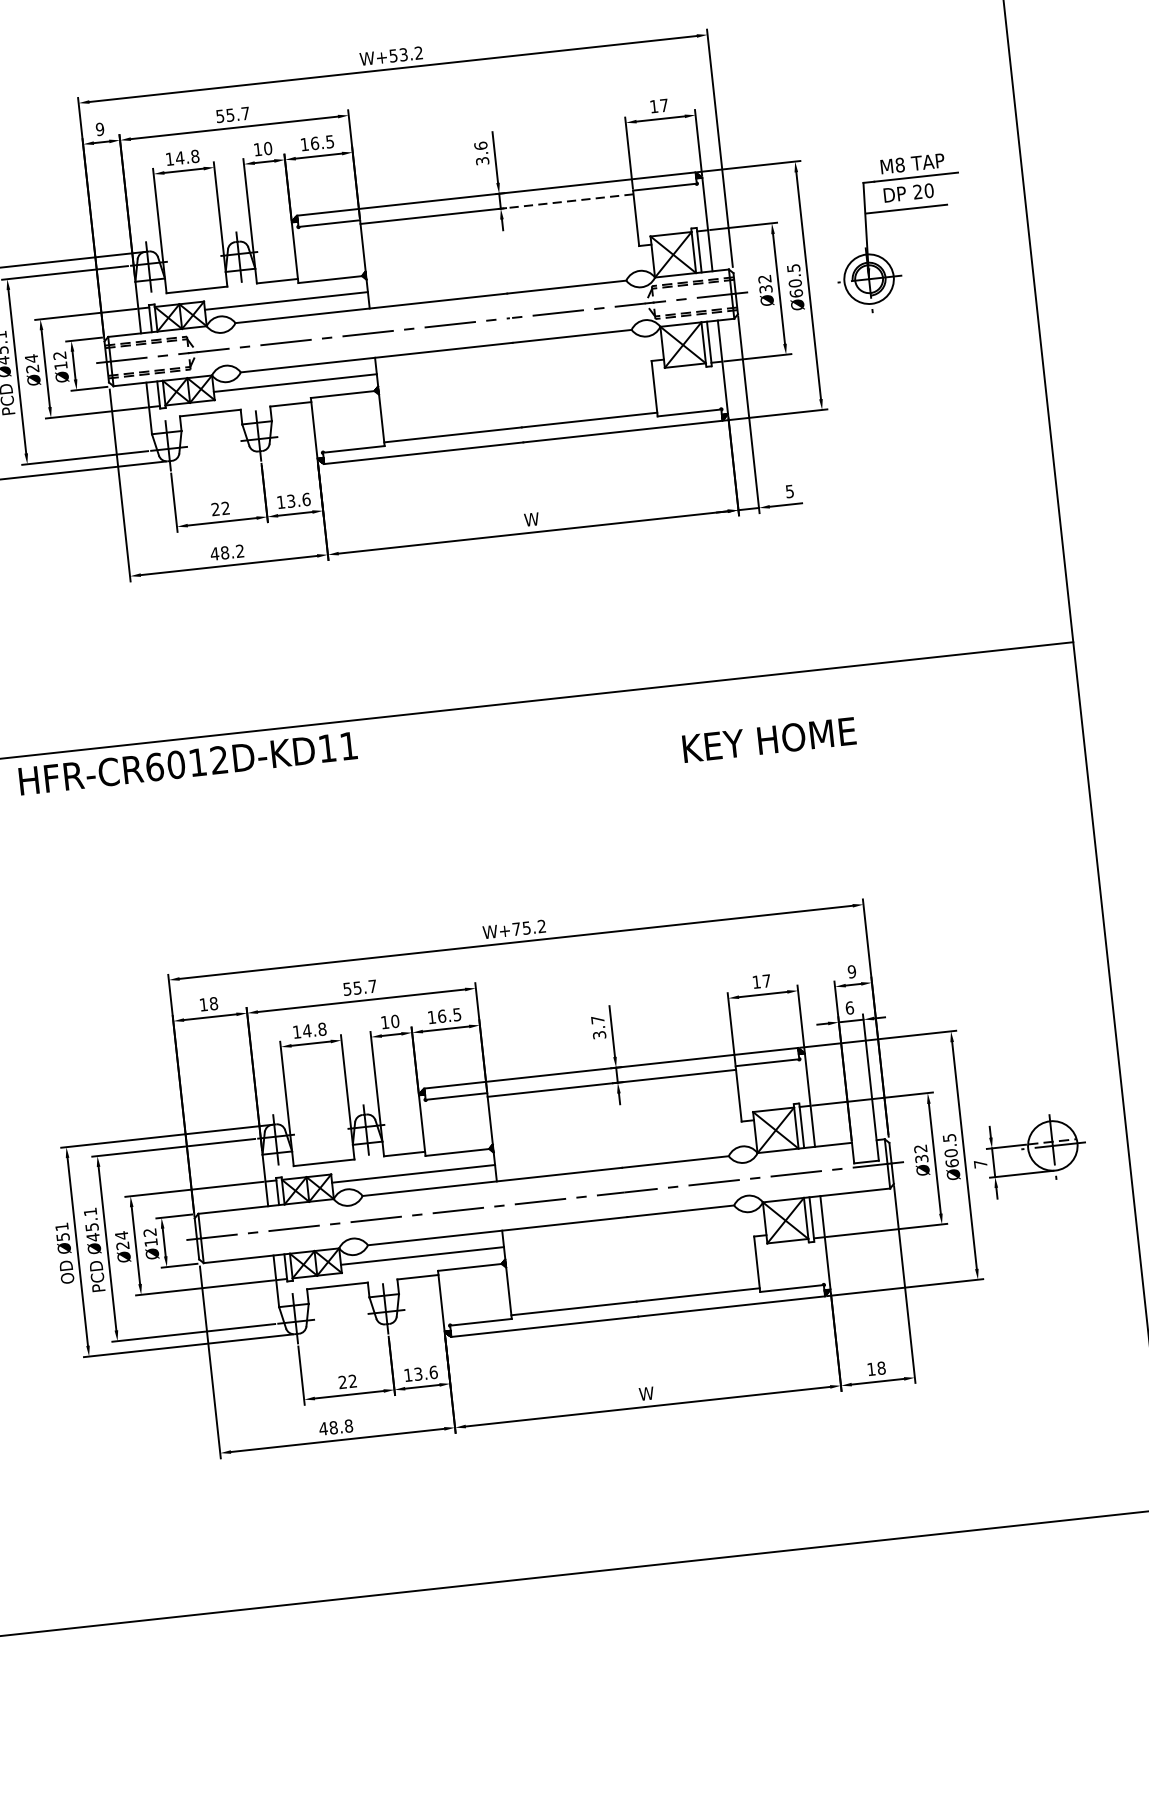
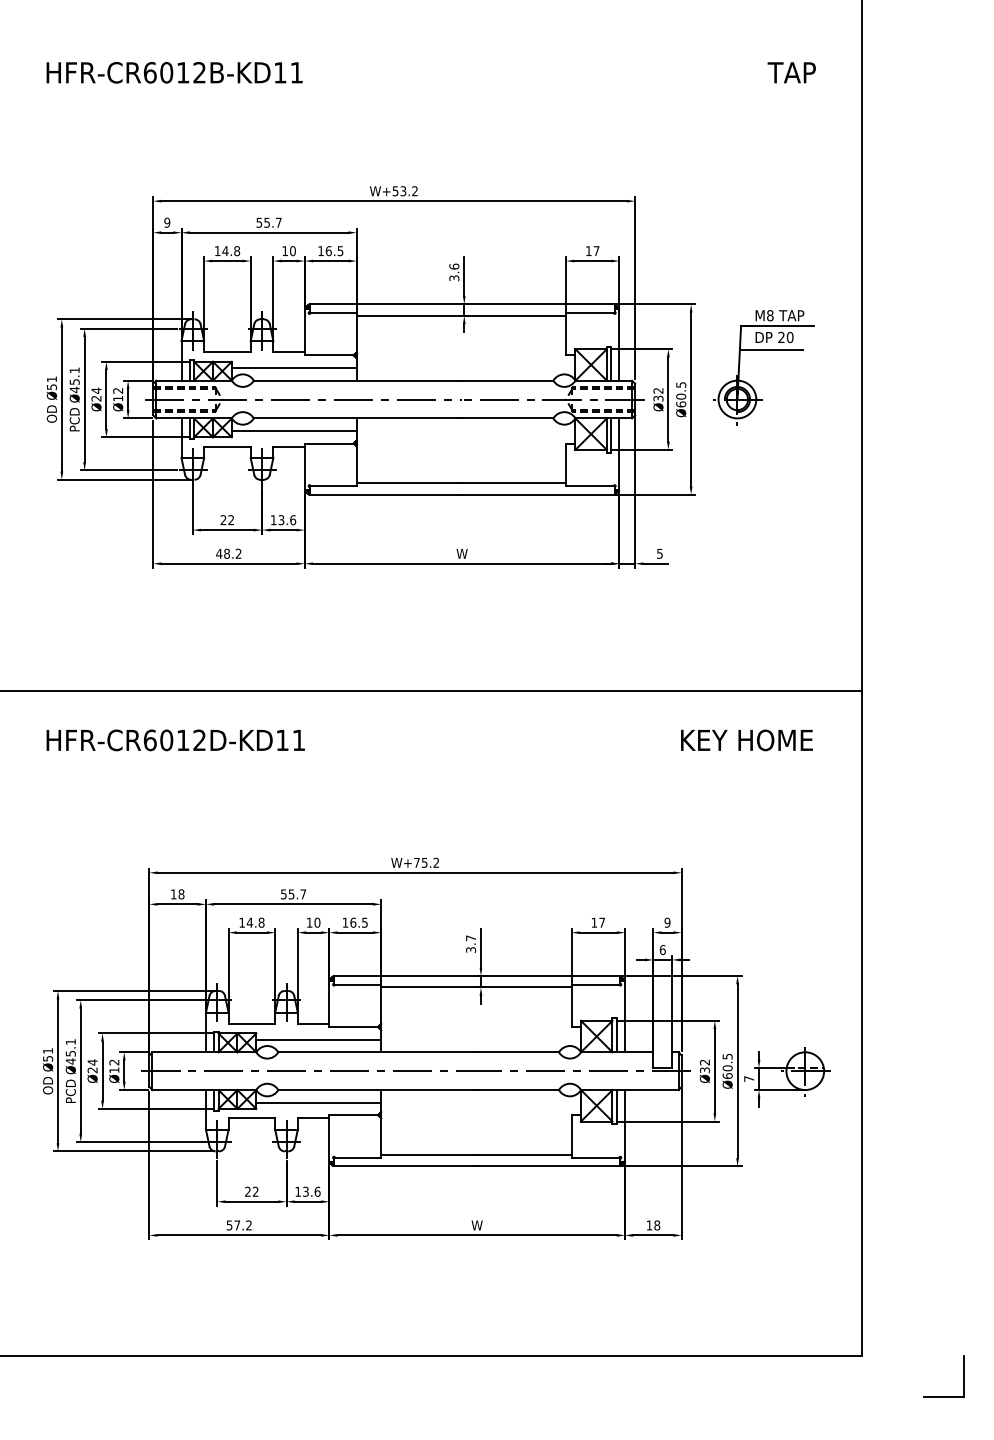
line: (566, 201) -> (514, 315), dashed -> solid
text: (768, 740) -> (746, 740), moved
text: (187, 763) -> (175, 740), moved
text: (335, 1427) -> (238, 1225), 48.8 -> 57.2

